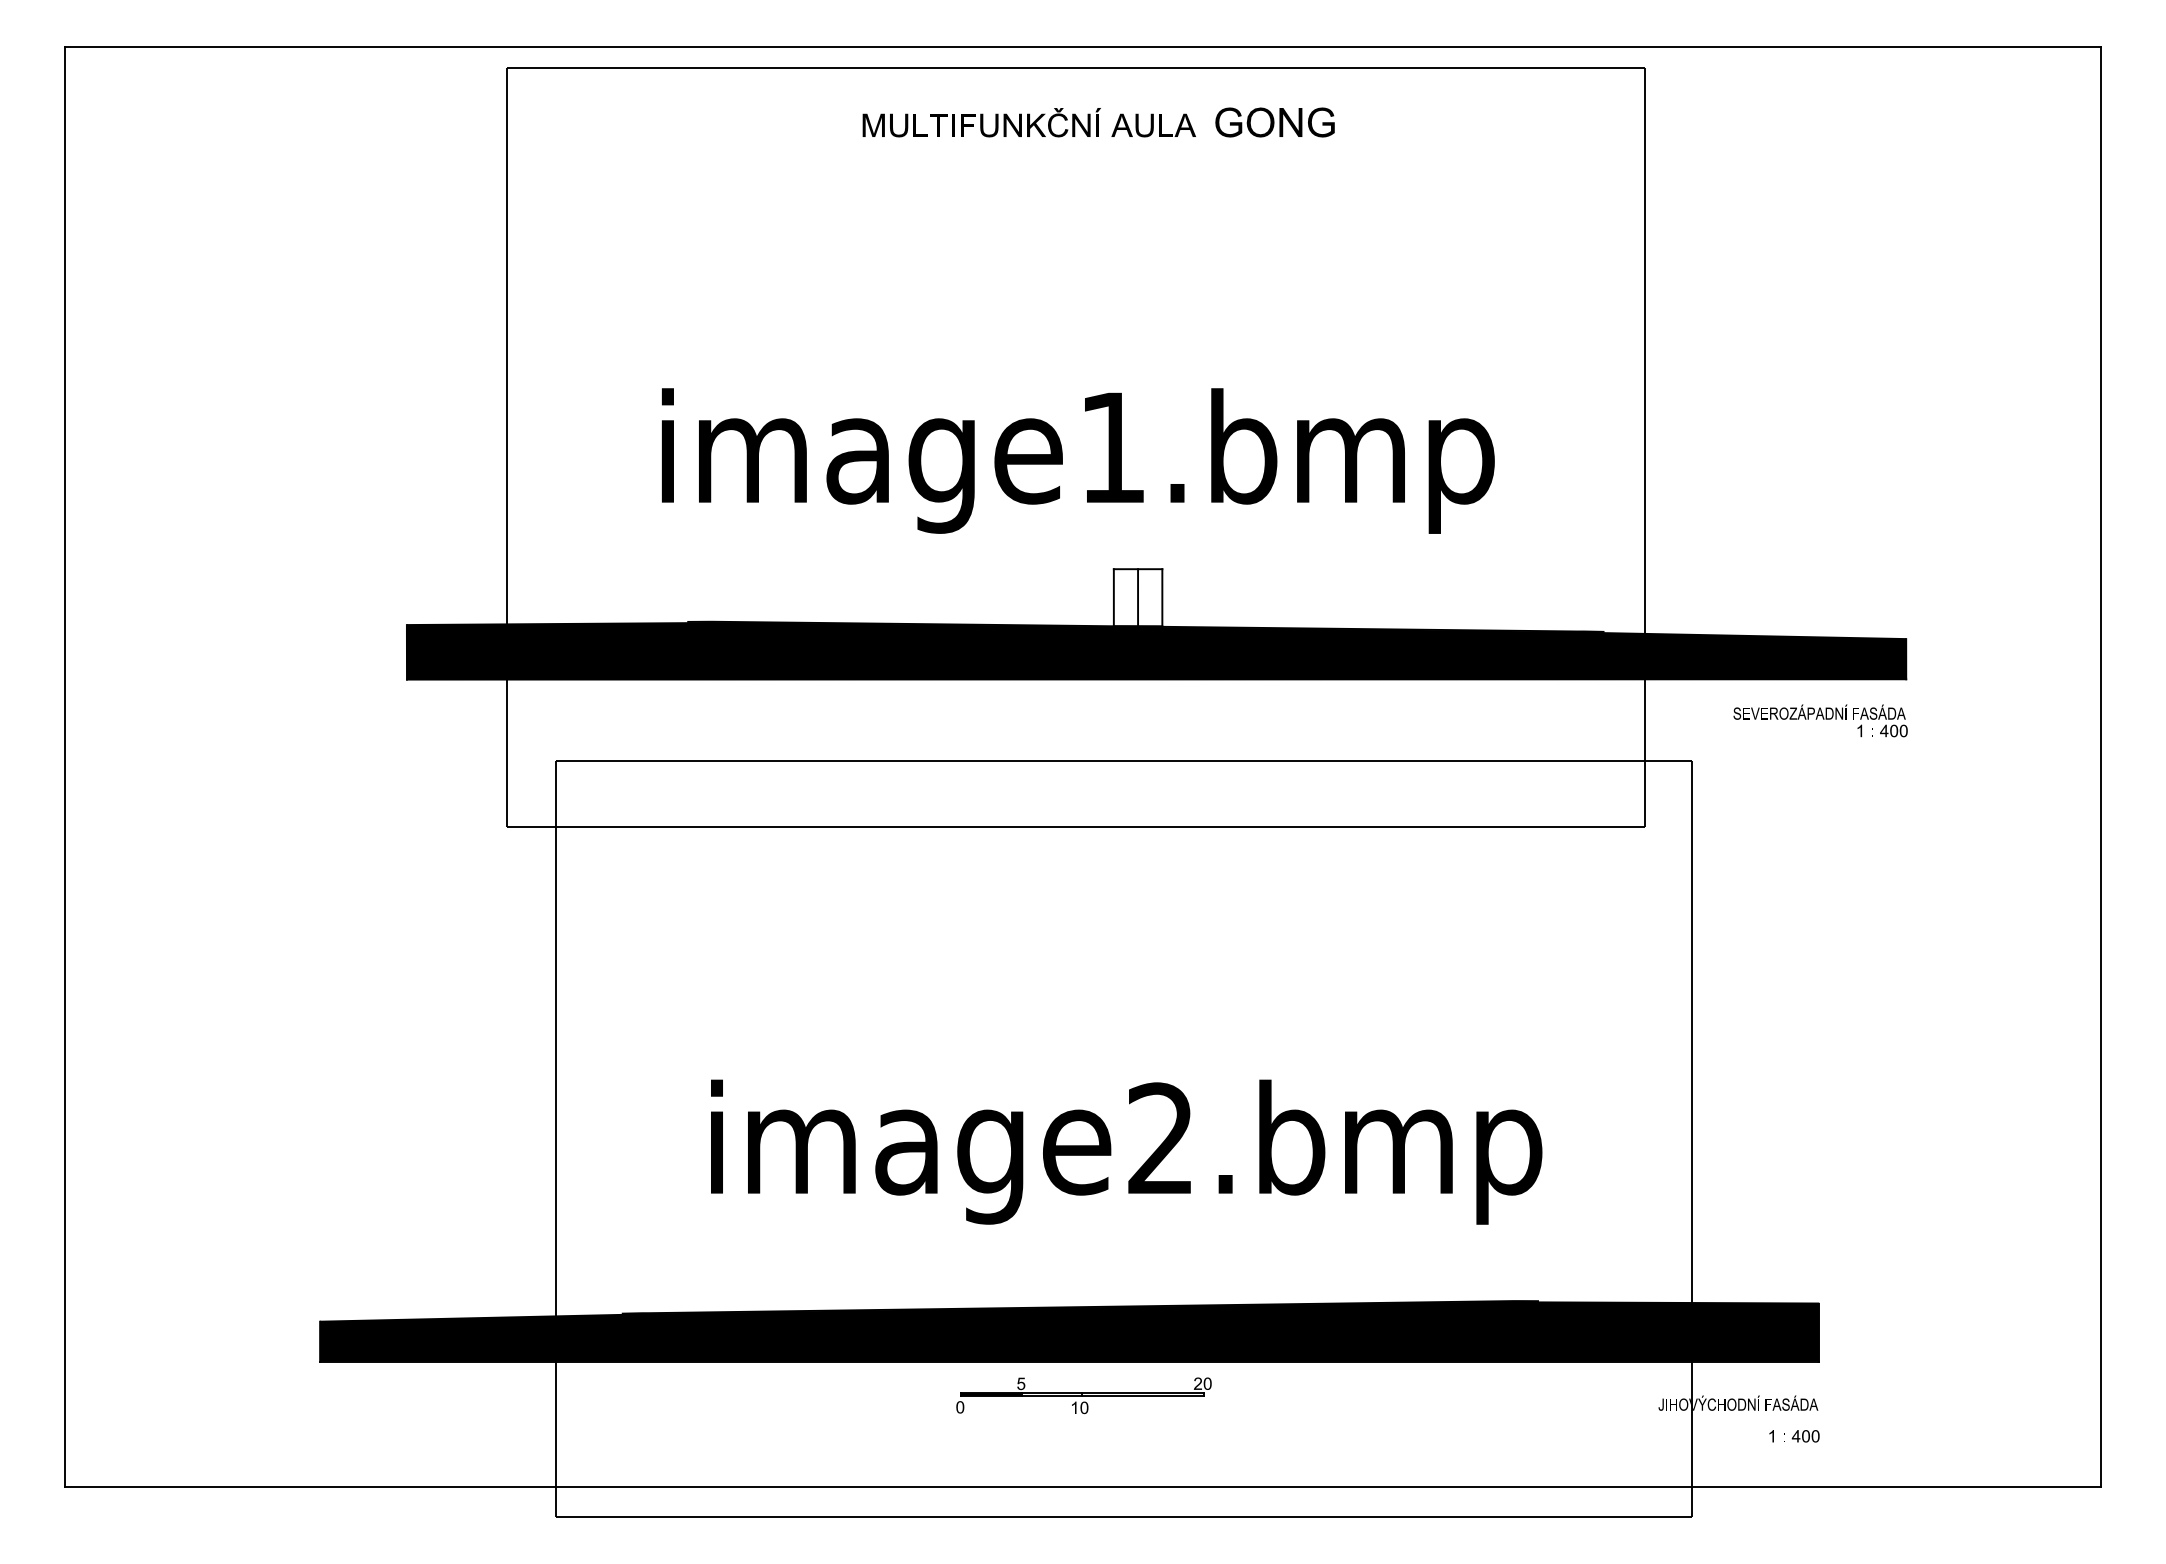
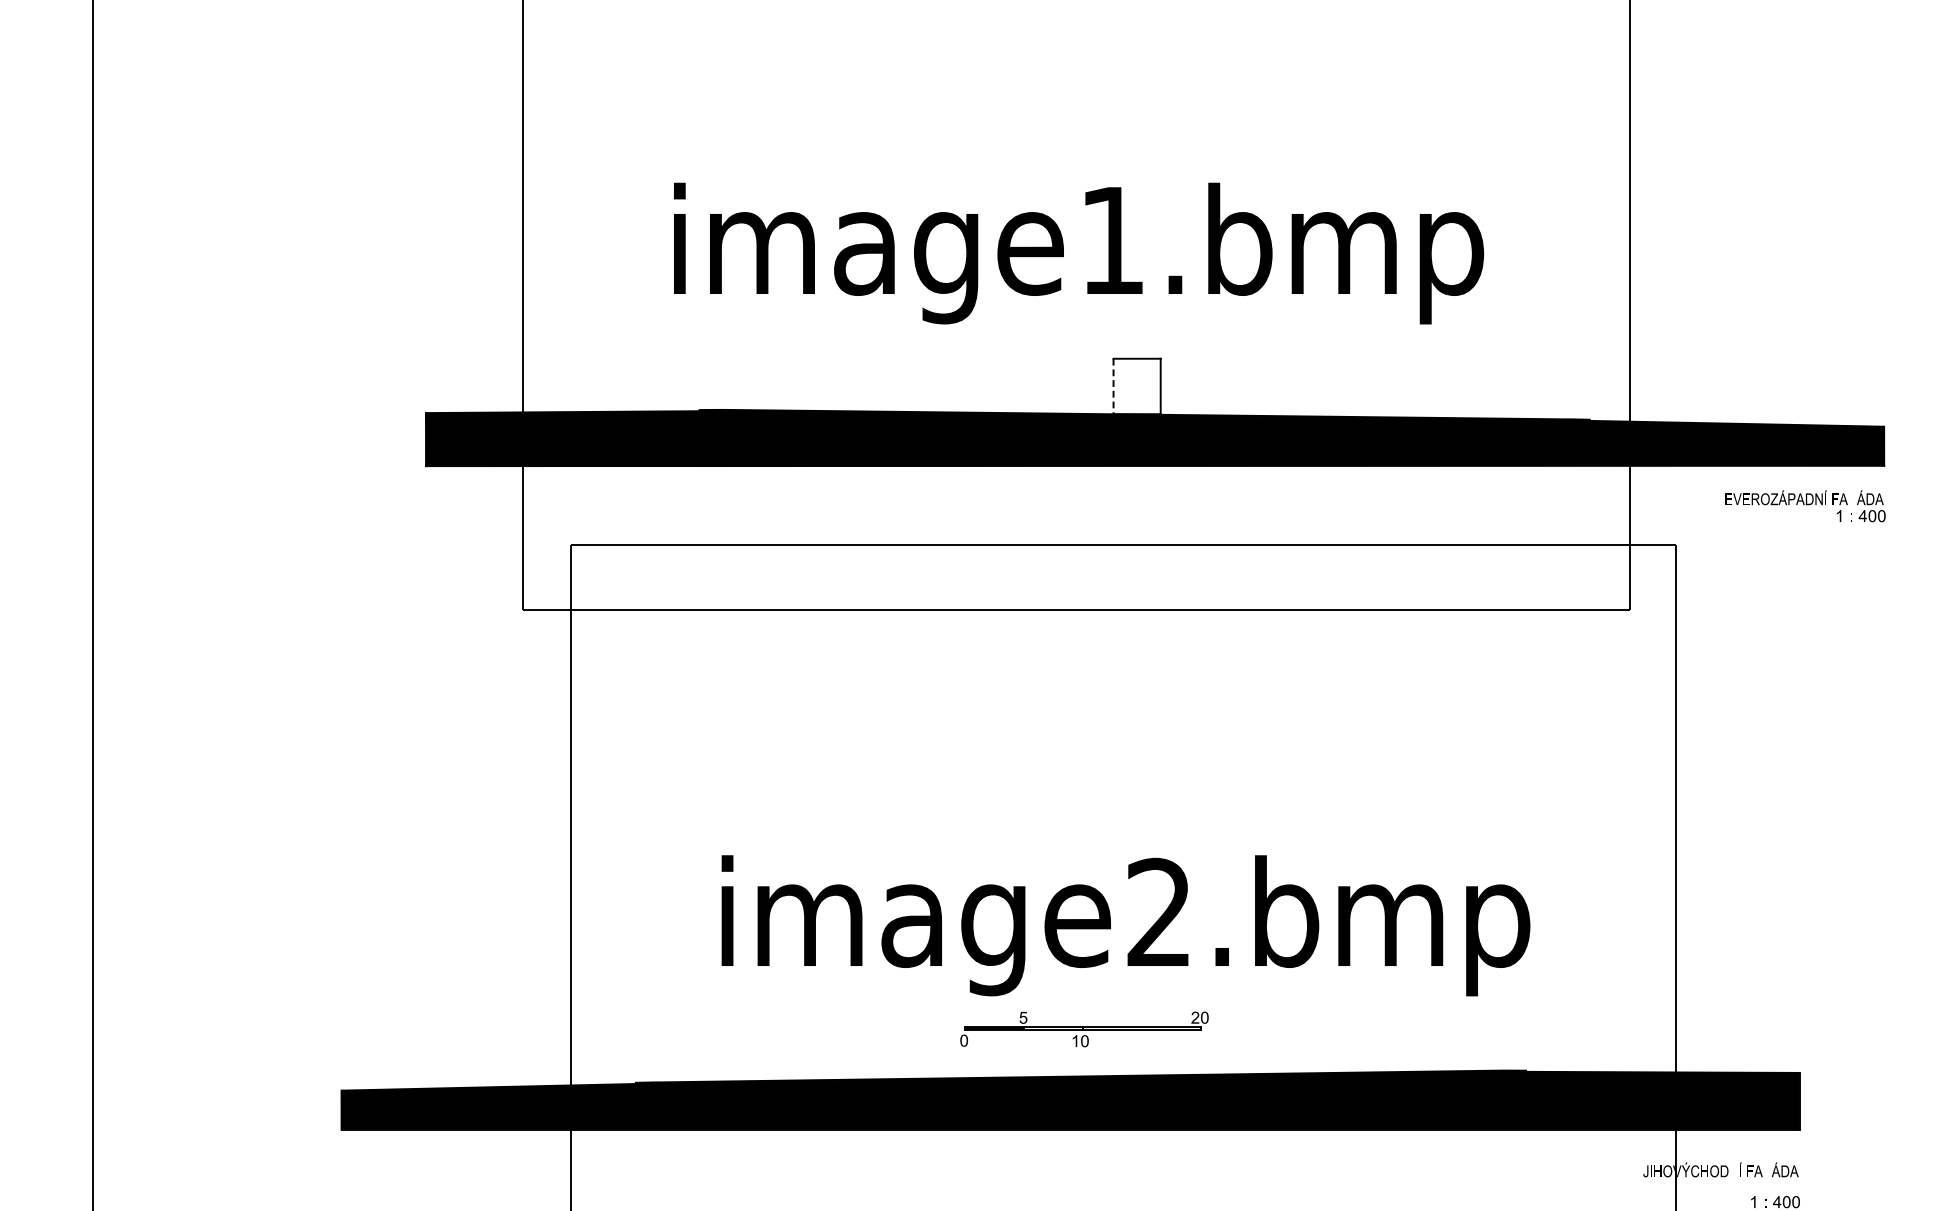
line: (1113, 597) -> (1113, 386), solid -> dashed
line: (1138, 597) -> (1137, 386), removed
fill: (1737, 713) -> (1720, 499), removed
fill: (1873, 713) -> (1852, 499), removed
part: (1083, 1395) -> (1084, 1029), moved
fill: (1751, 1404) -> (1733, 1171), removed
fill: (1785, 1404) -> (1766, 1171), removed

